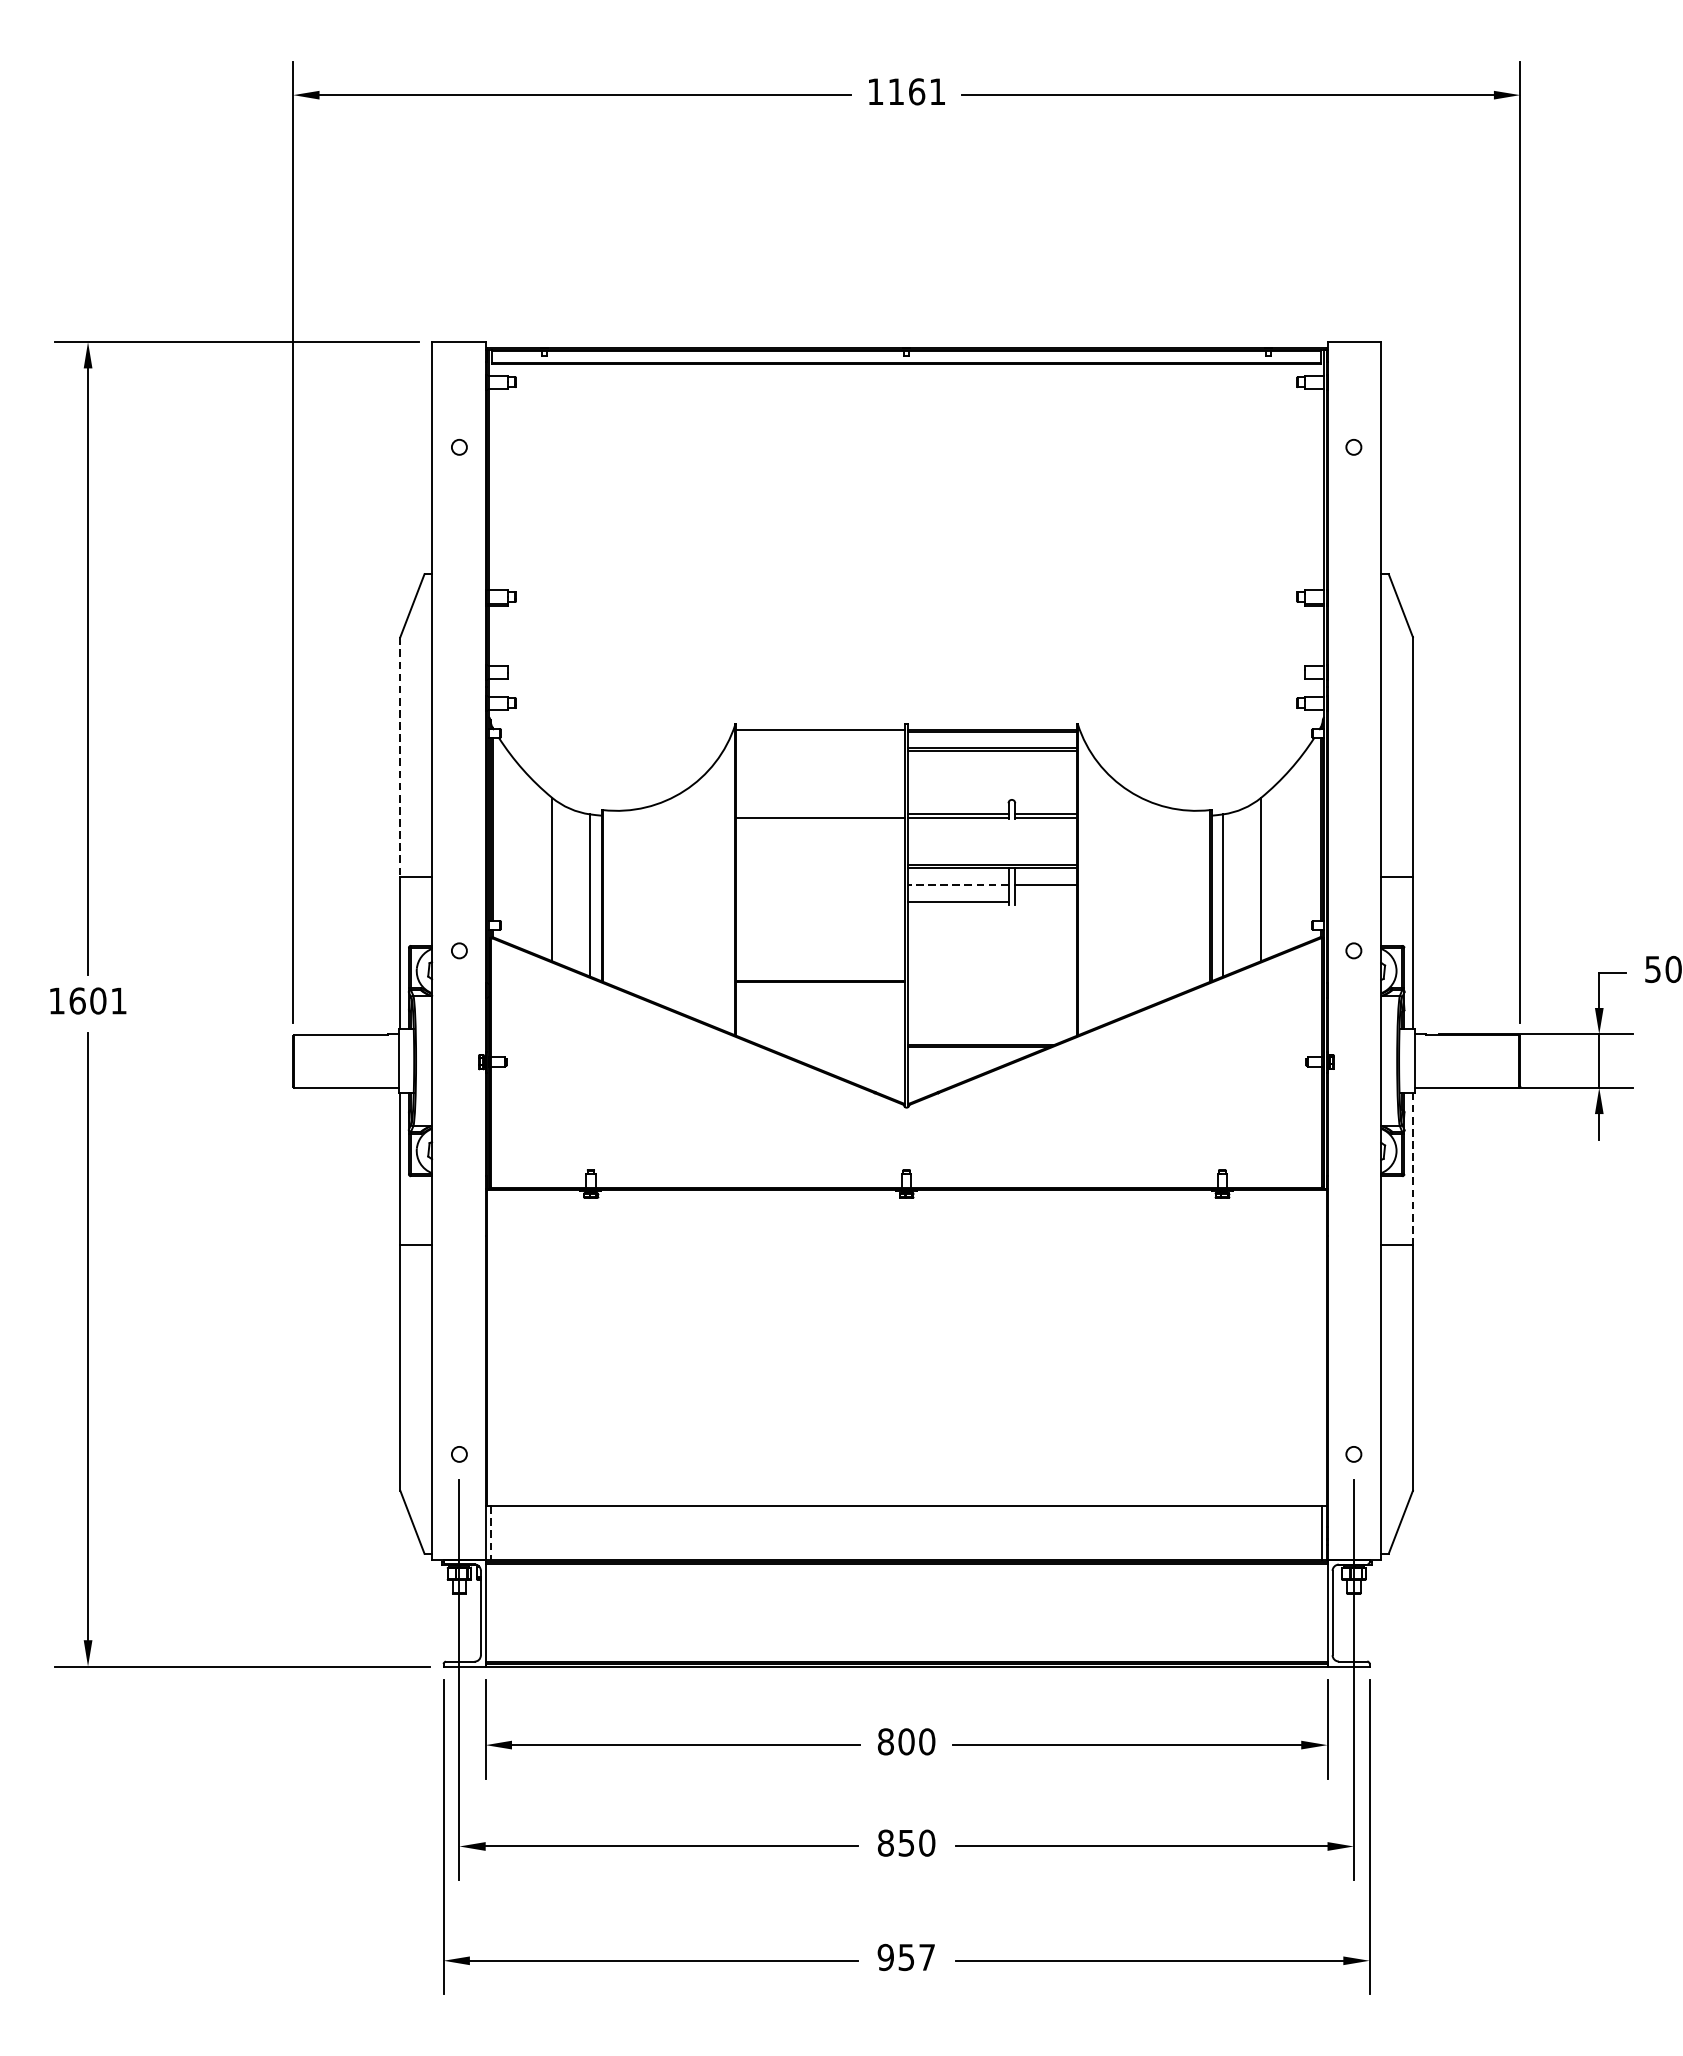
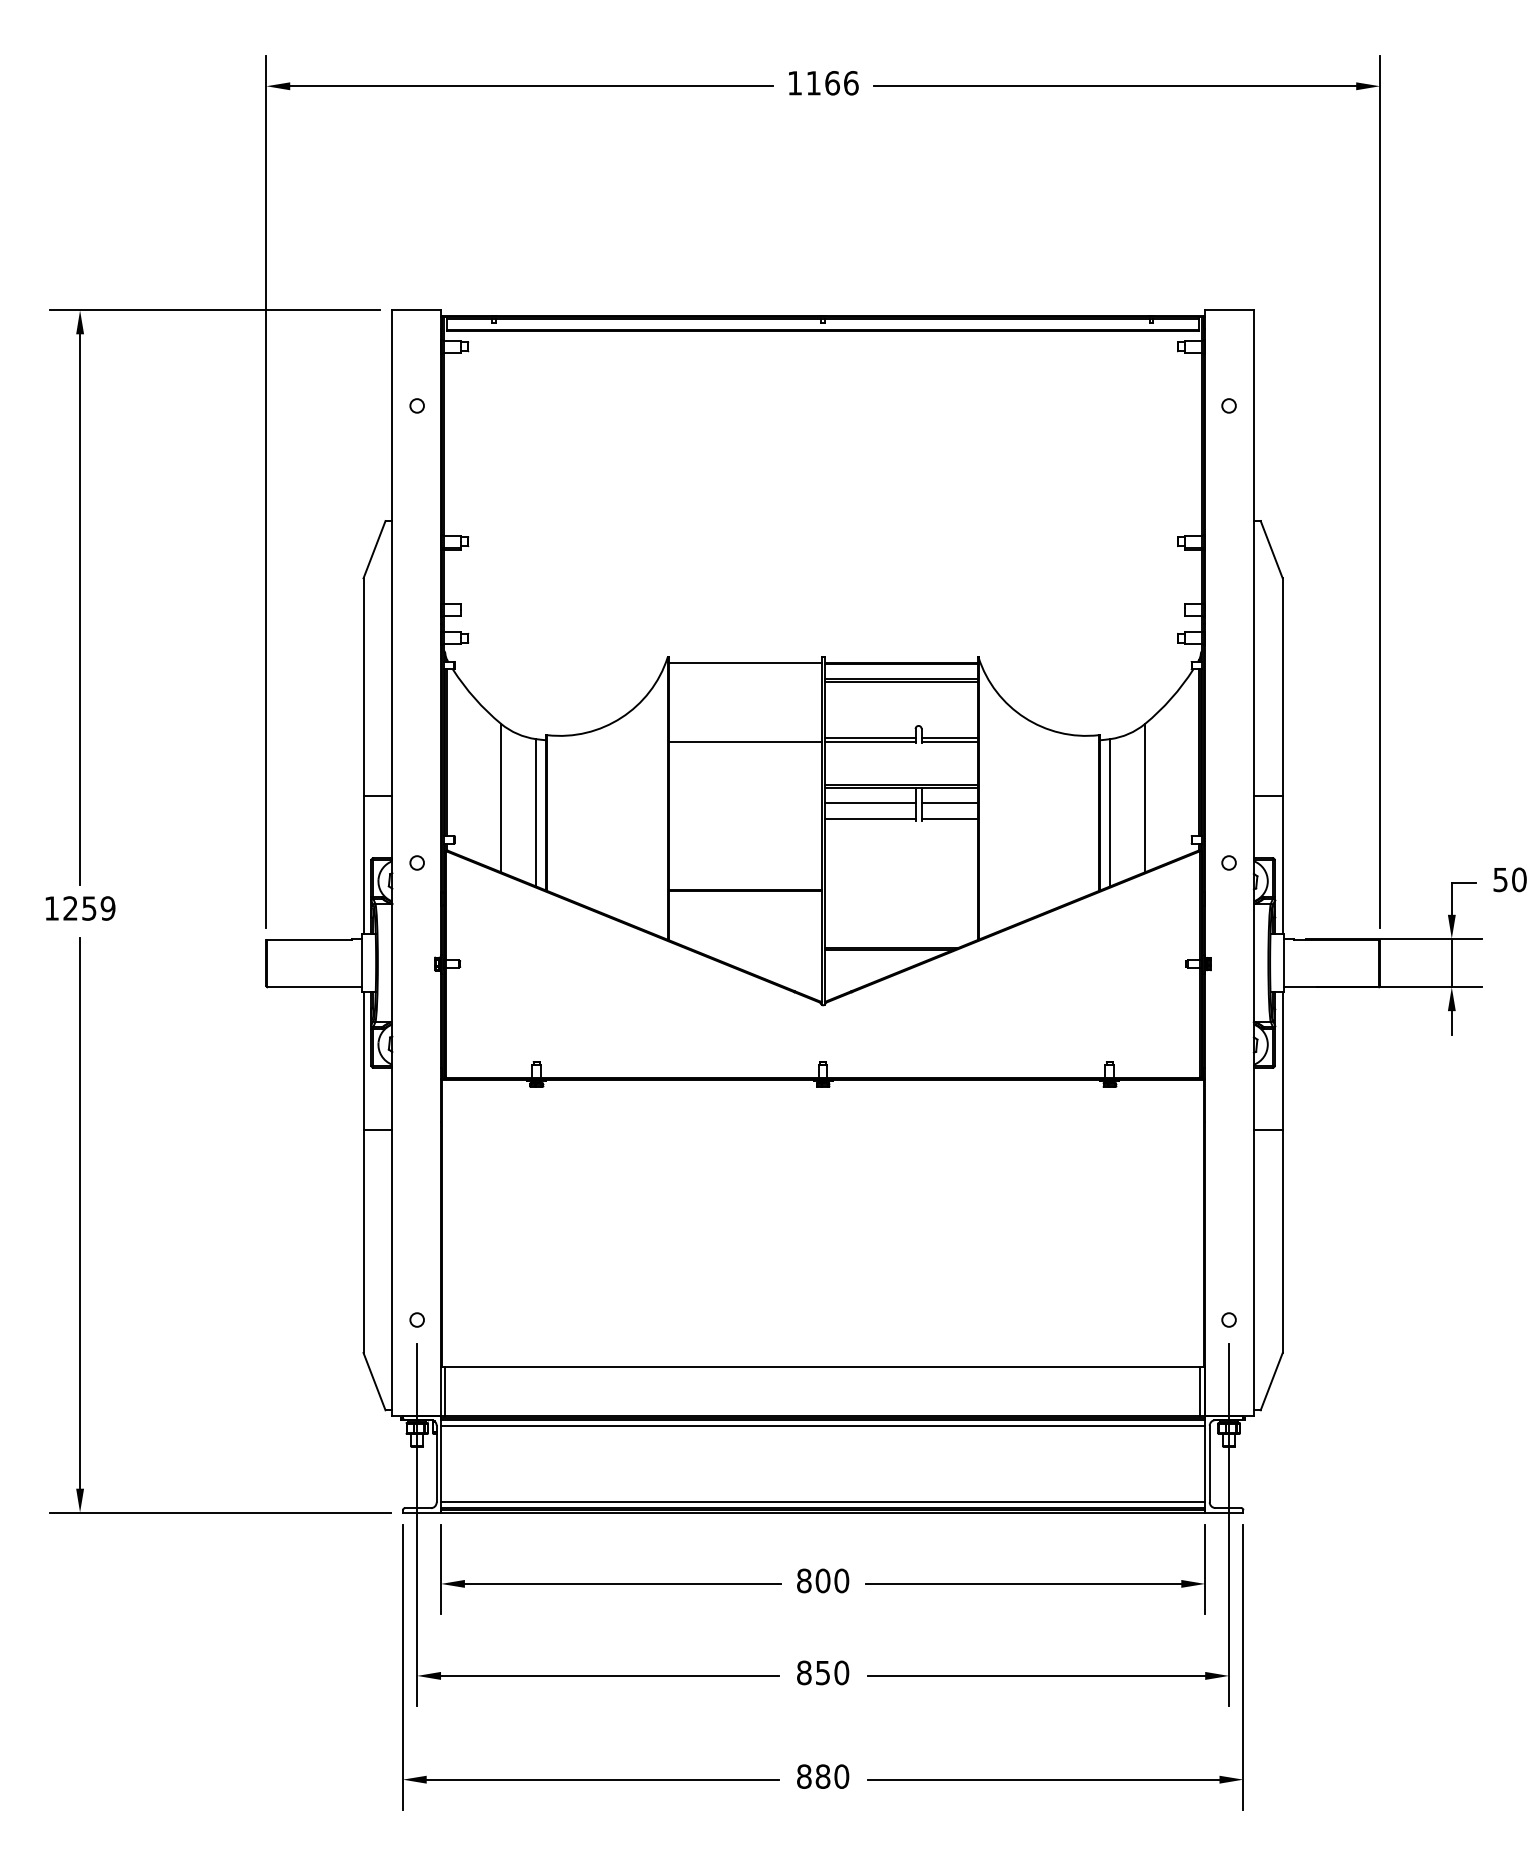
text: (937, 92) -> (851, 83), 1161 -> 1166
line: (400, 757) -> (363, 687), dashed -> solid
line: (957, 885) -> (869, 803), dashed -> solid
line: (1045, 901) -> (949, 818), added
text: (98, 1001) -> (89, 908), 1601 -> 1259
line: (1412, 1169) -> (1282, 1061), dashed -> solid
line: (490, 1533) -> (445, 1391), dashed -> solid
line: (907, 1570) -> (823, 1425), added
line: (907, 1655) -> (823, 1502), added
text: (905, 1957) -> (822, 1776), 957 -> 880

